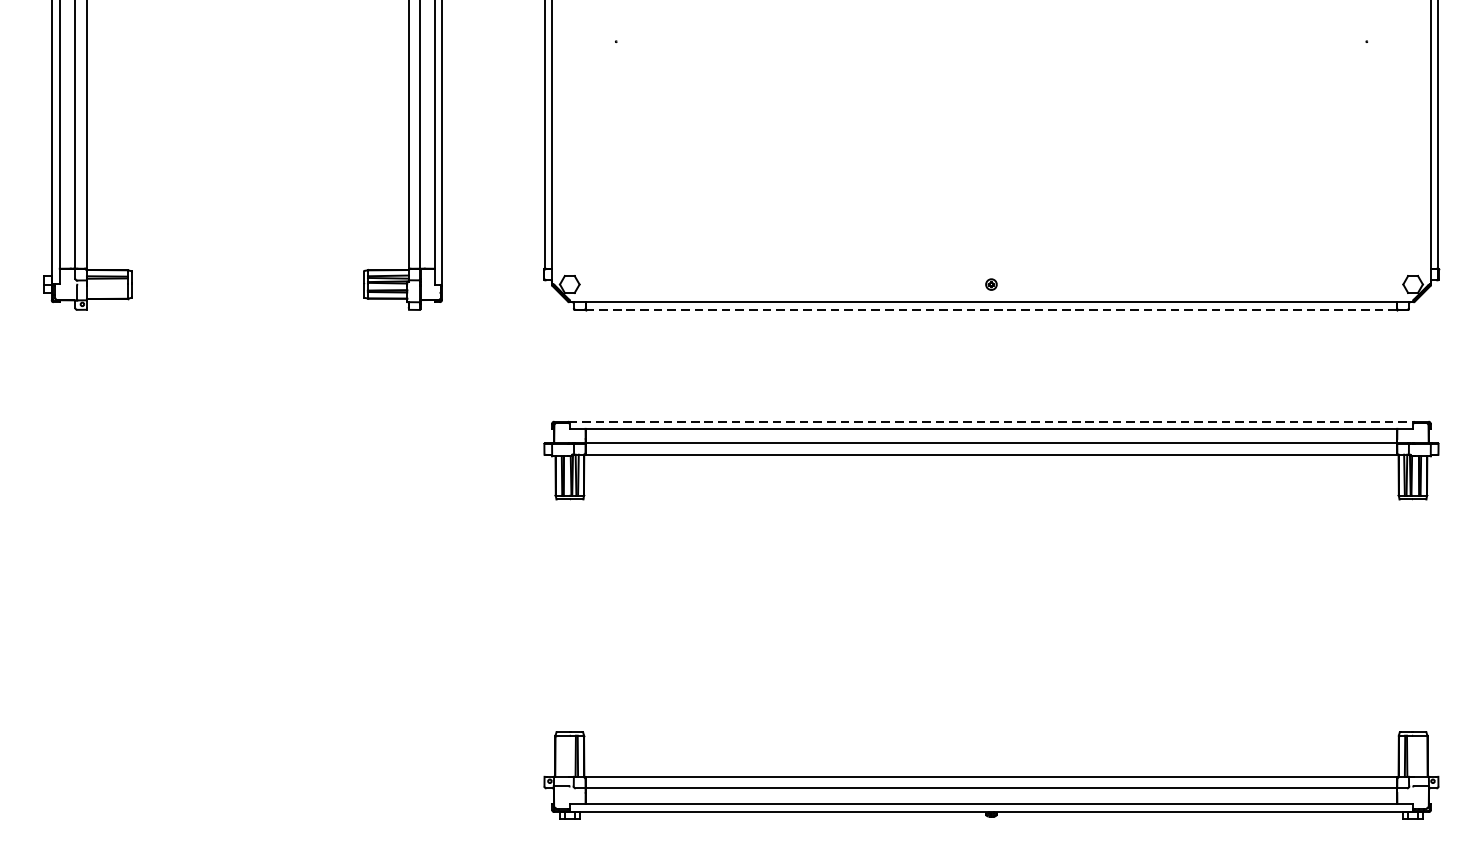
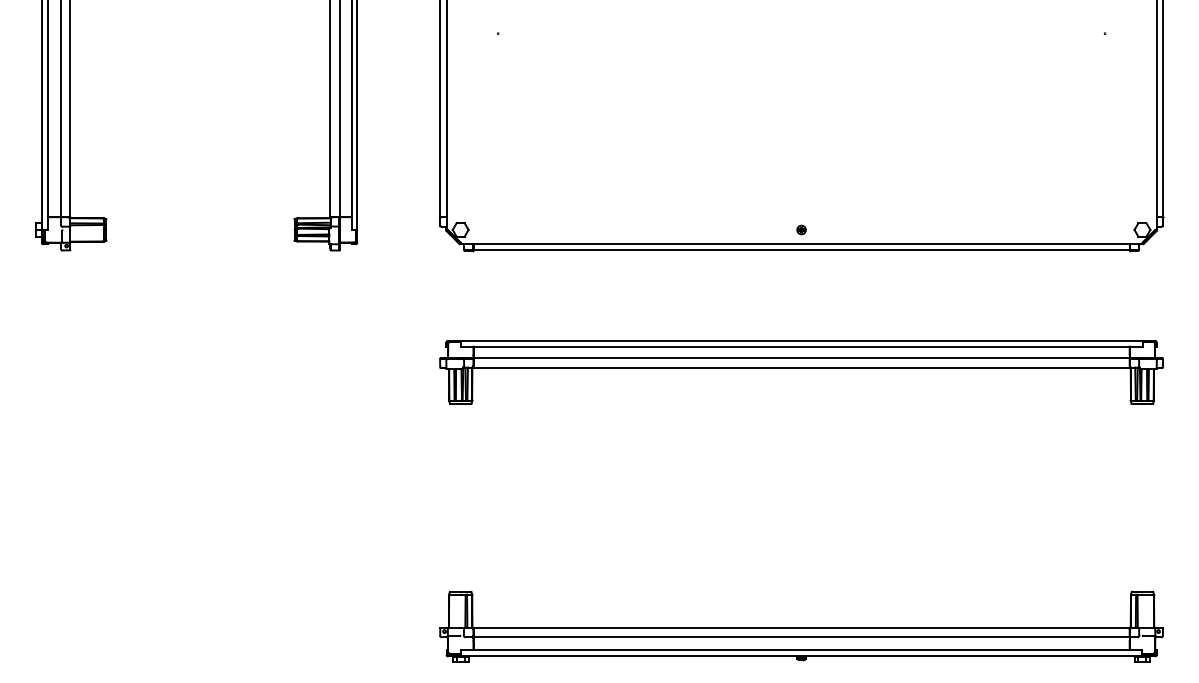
line: (992, 309) -> (802, 250), dashed -> solid
line: (991, 421) -> (801, 340), dashed -> solid

